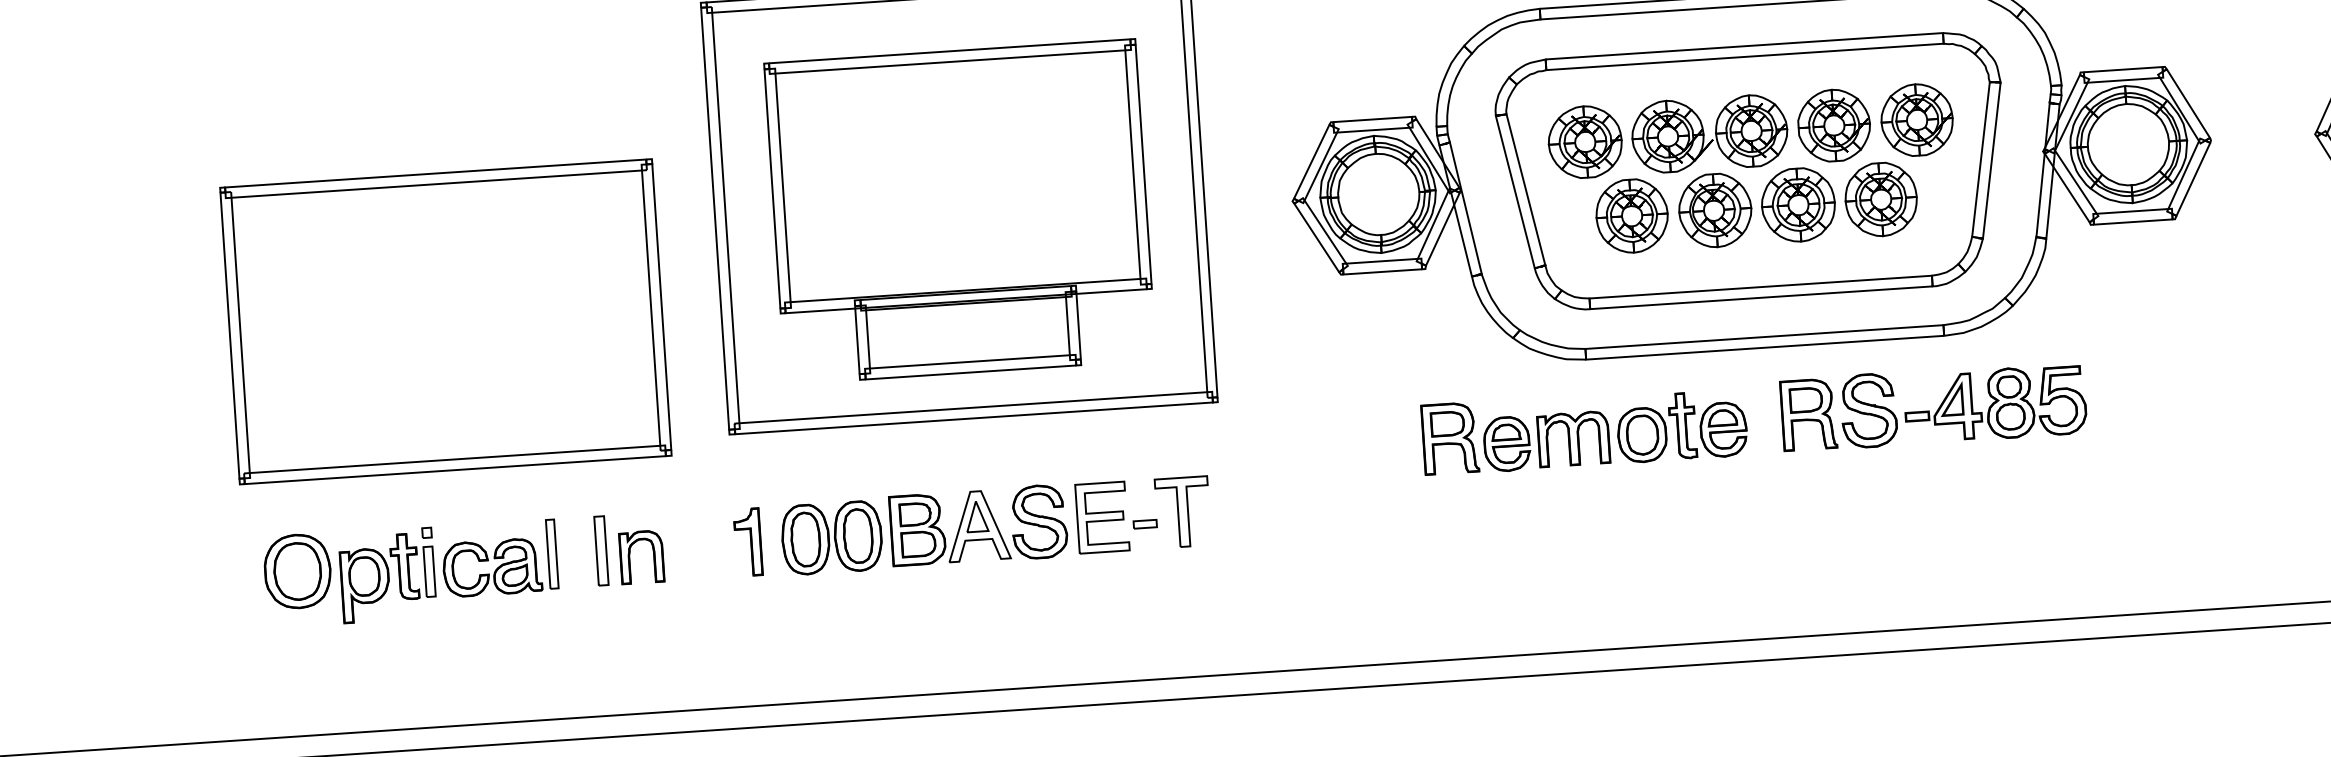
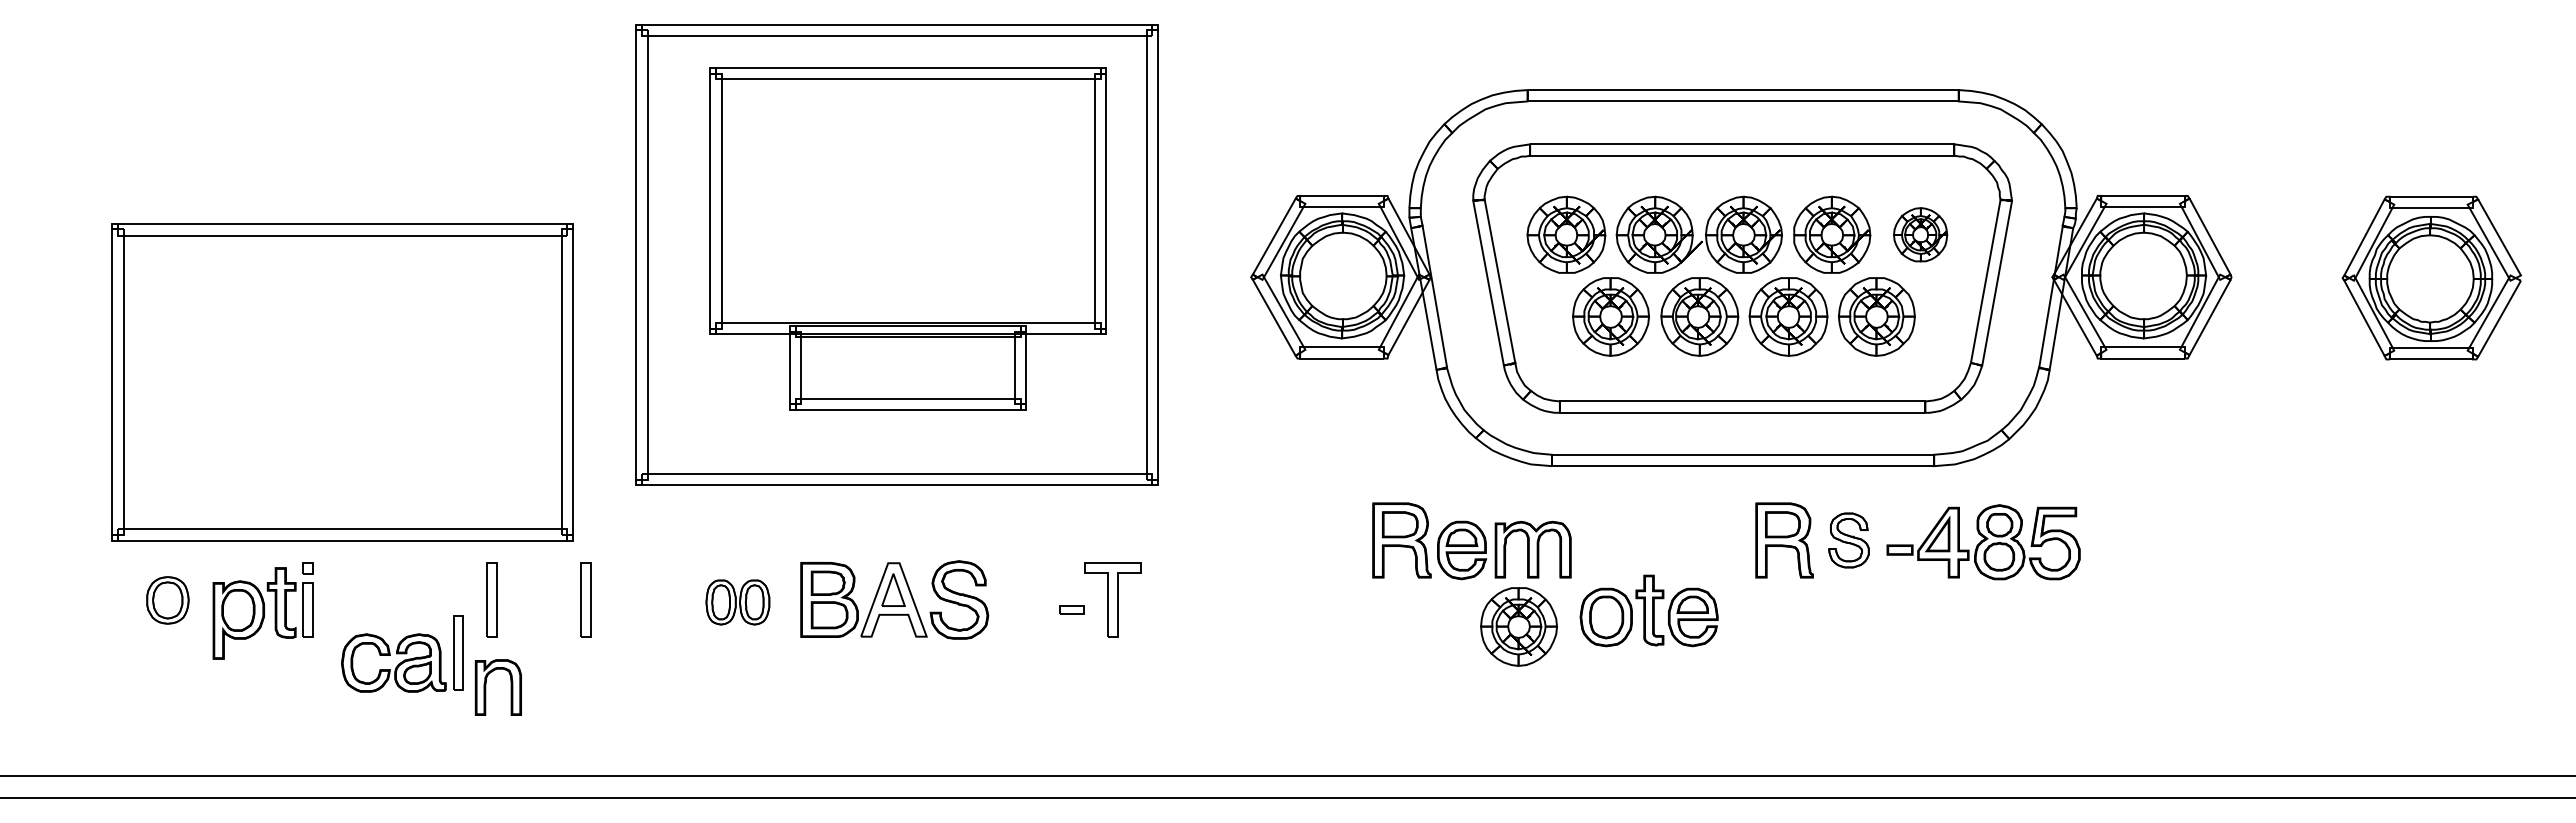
part: (1916, 119) -> (1920, 234), size x0.7
part: (959, 211) -> (907, 238), moved
part: (445, 321) -> (342, 382), moved
part: (1868, 410) -> (1848, 540), size x0.7
part: (1681, 426) -> (1648, 610), moved
part: (1564, 511) -> (1518, 626), added
part: (1102, 517) -> (1026, 599), removed
part: (831, 538) -> (737, 602), size x0.6
part: (748, 541) -> (648, 600), removed
part: (688, 544) -> (585, 599), added
part: (630, 557) -> (486, 687), moved
part: (499, 558) -> (402, 653), moved
part: (297, 571) -> (167, 600), size x0.6

